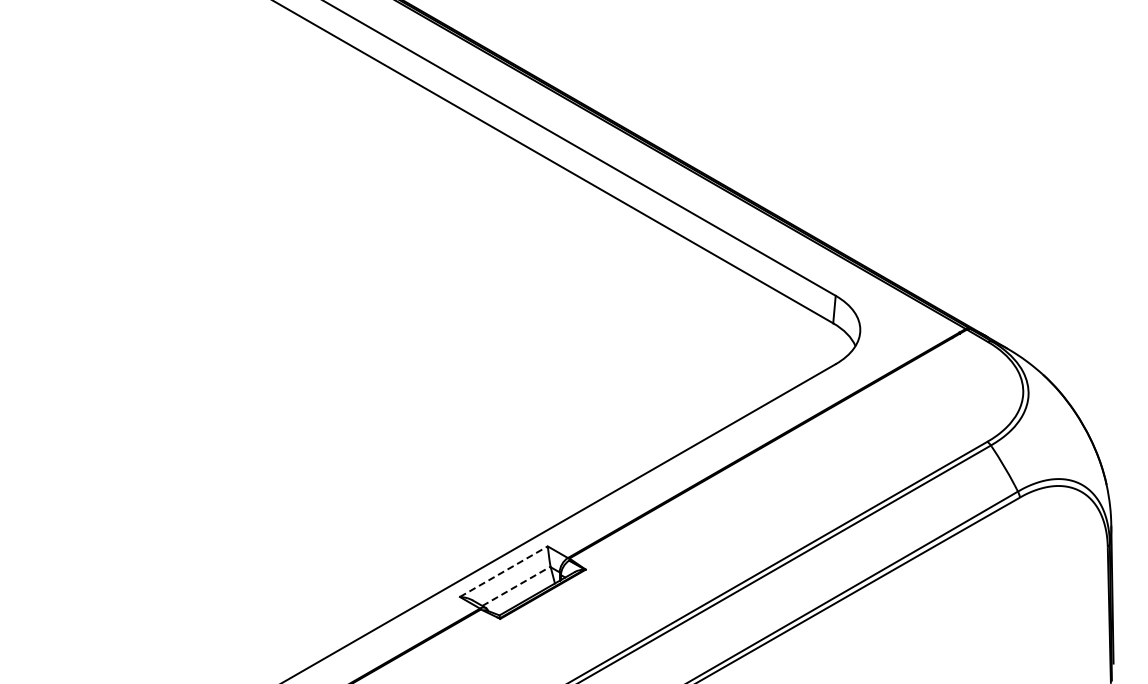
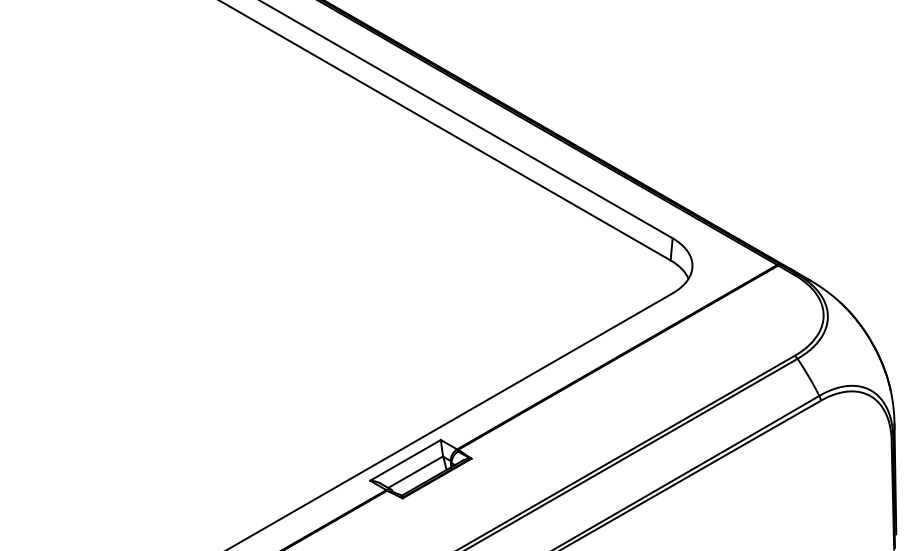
line: (503, 571) -> (405, 460), dashed -> solid
line: (516, 586) -> (415, 472), dashed -> solid

